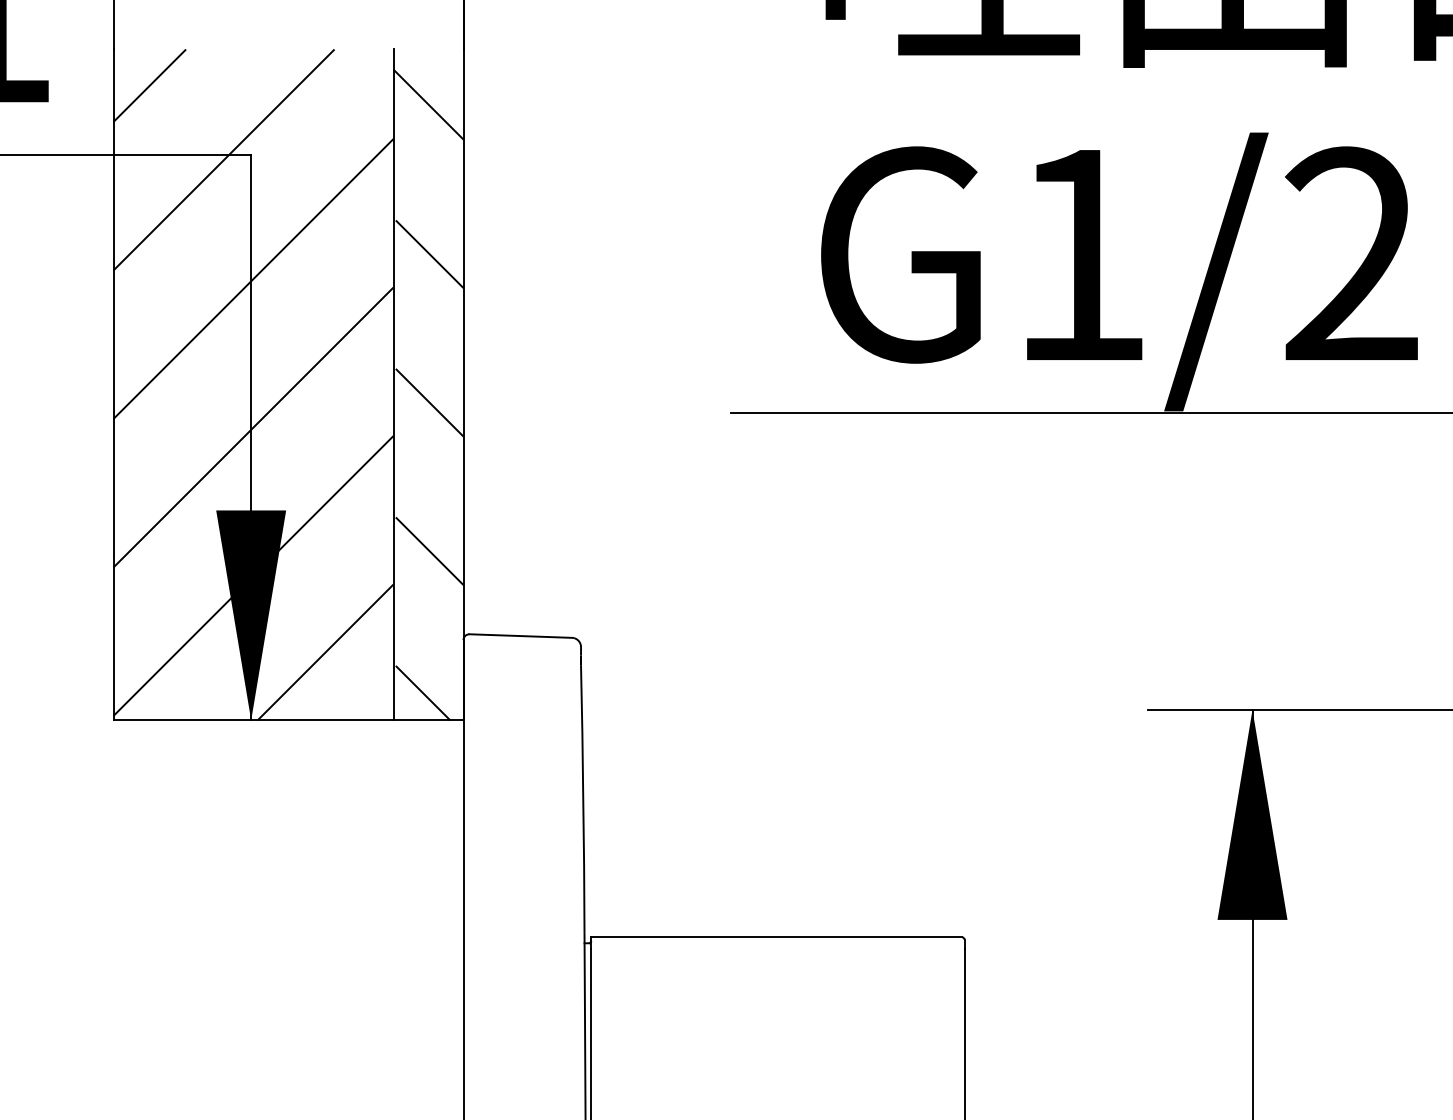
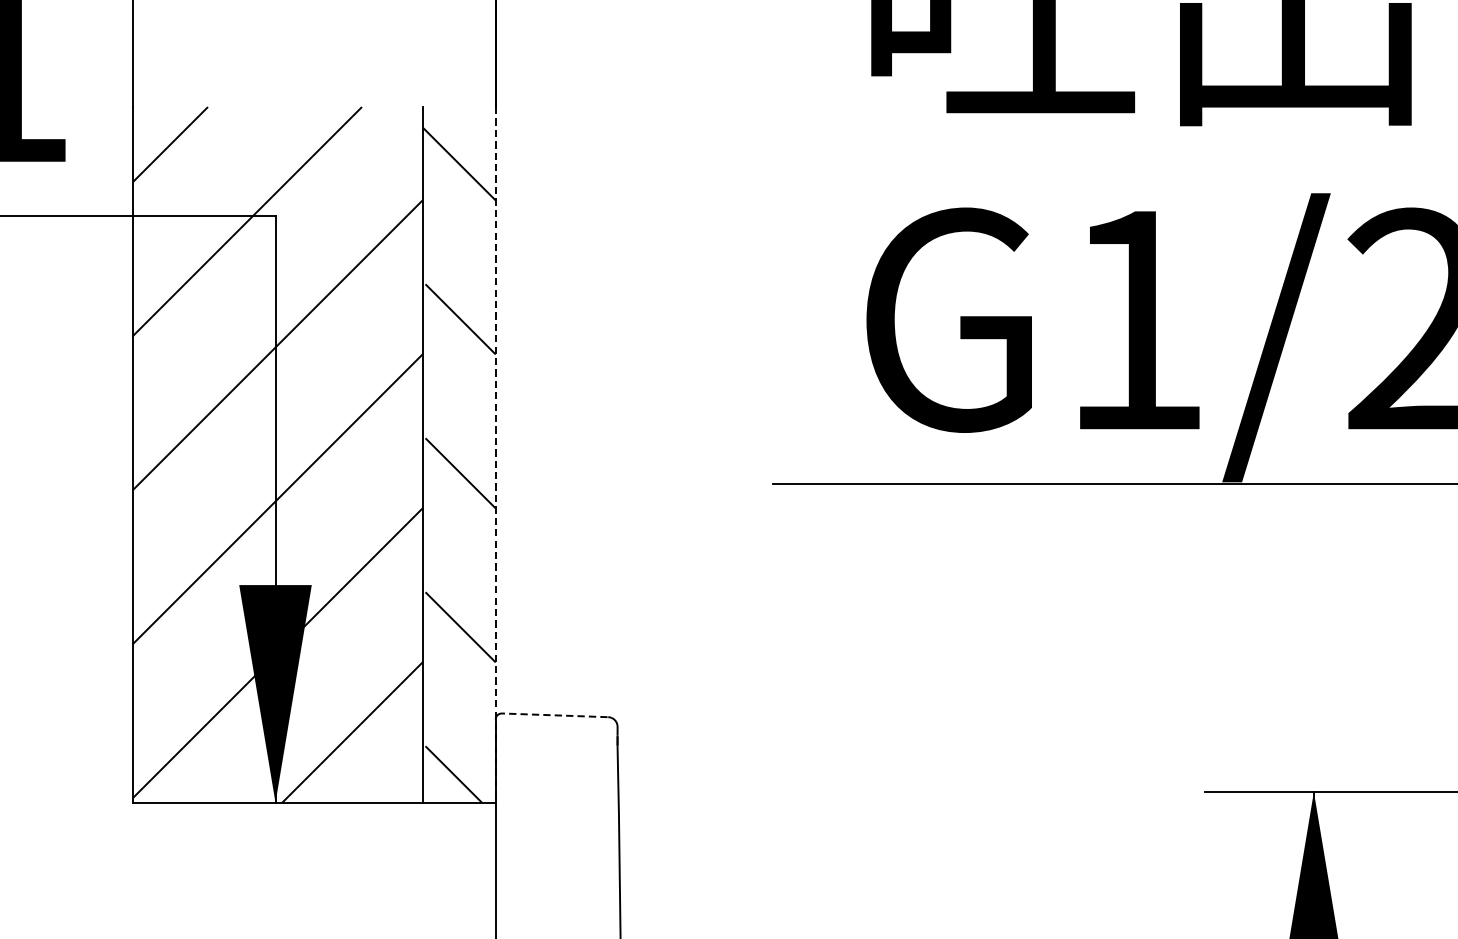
line: (463, 385) -> (495, 455), solid -> dashed
line: (520, 636) -> (554, 715), solid -> dashed

